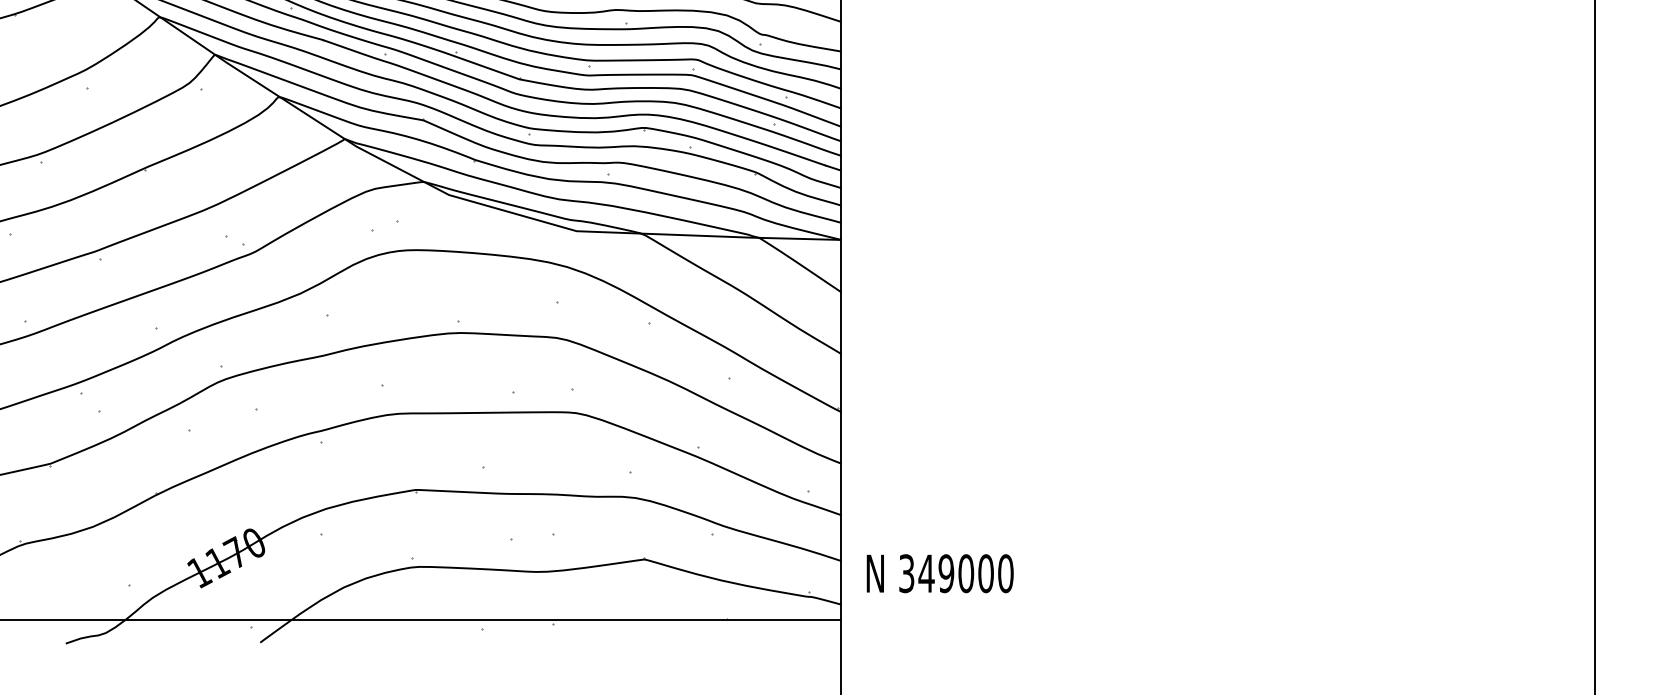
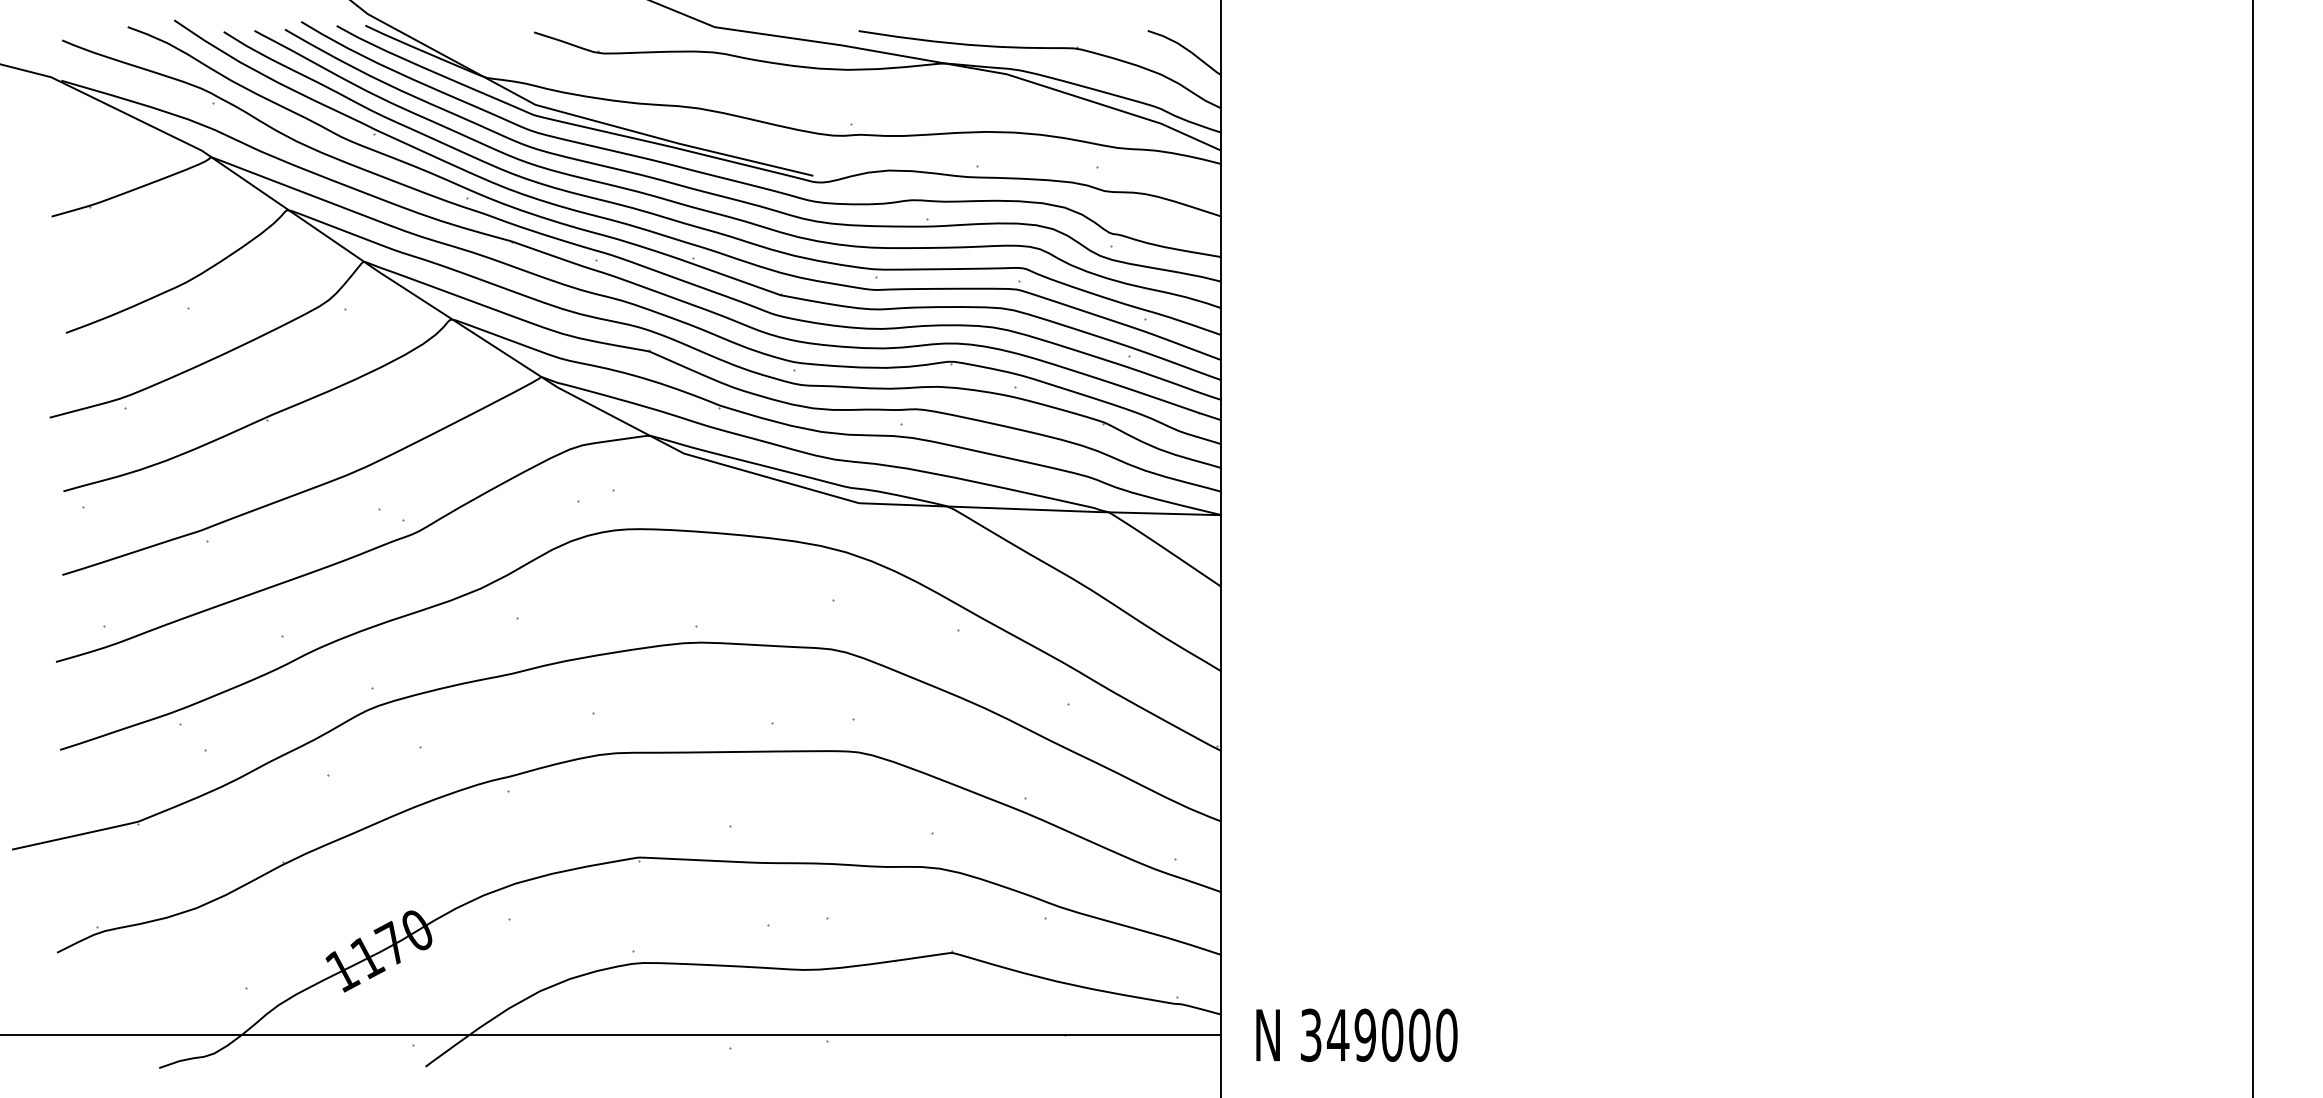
text: (939, 573) -> (1356, 1034), moved

